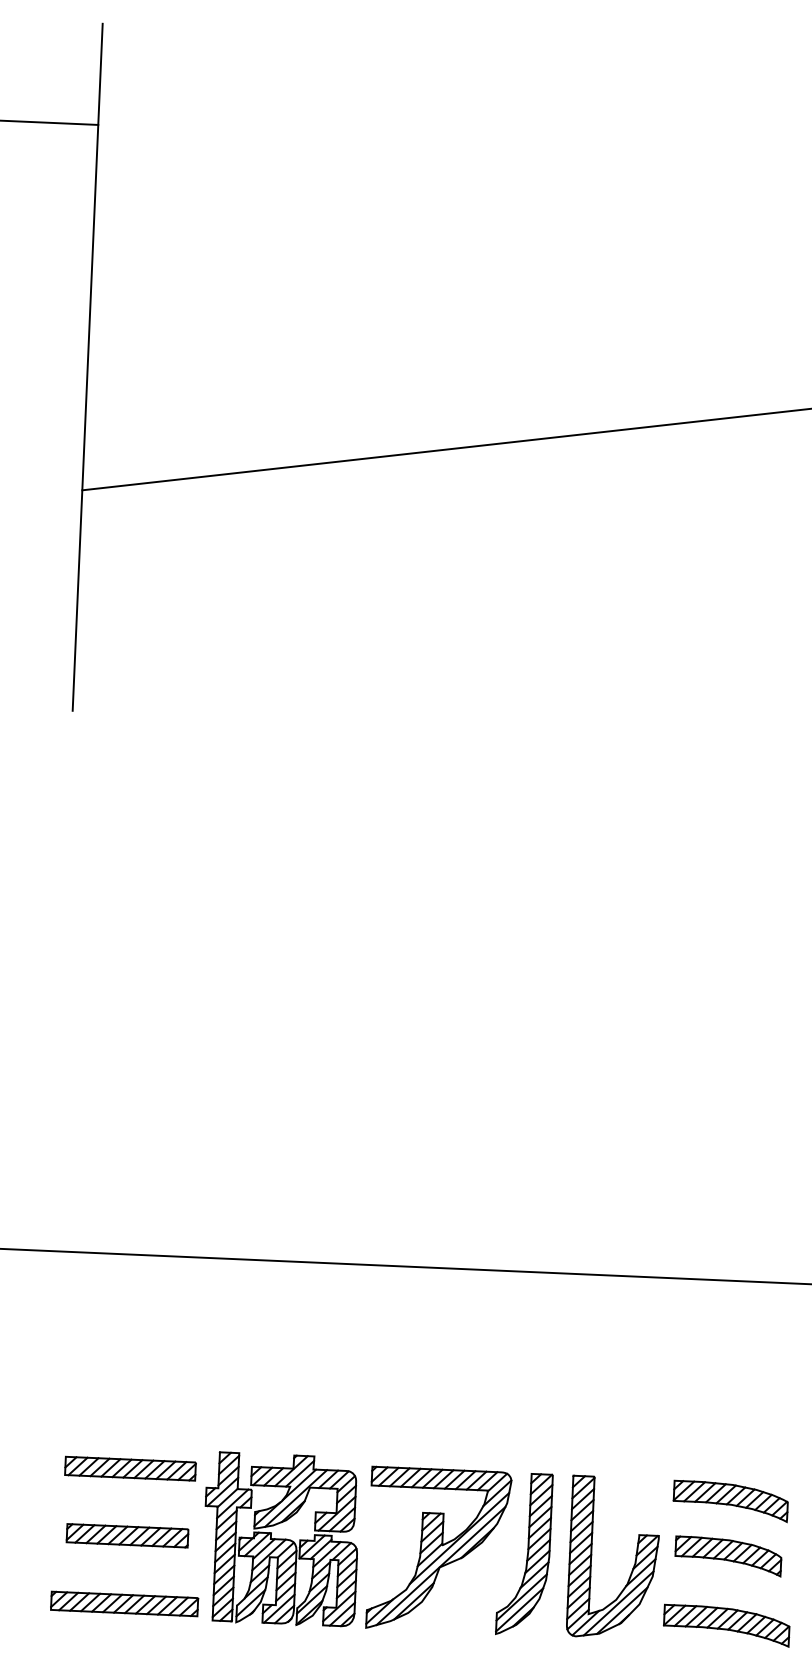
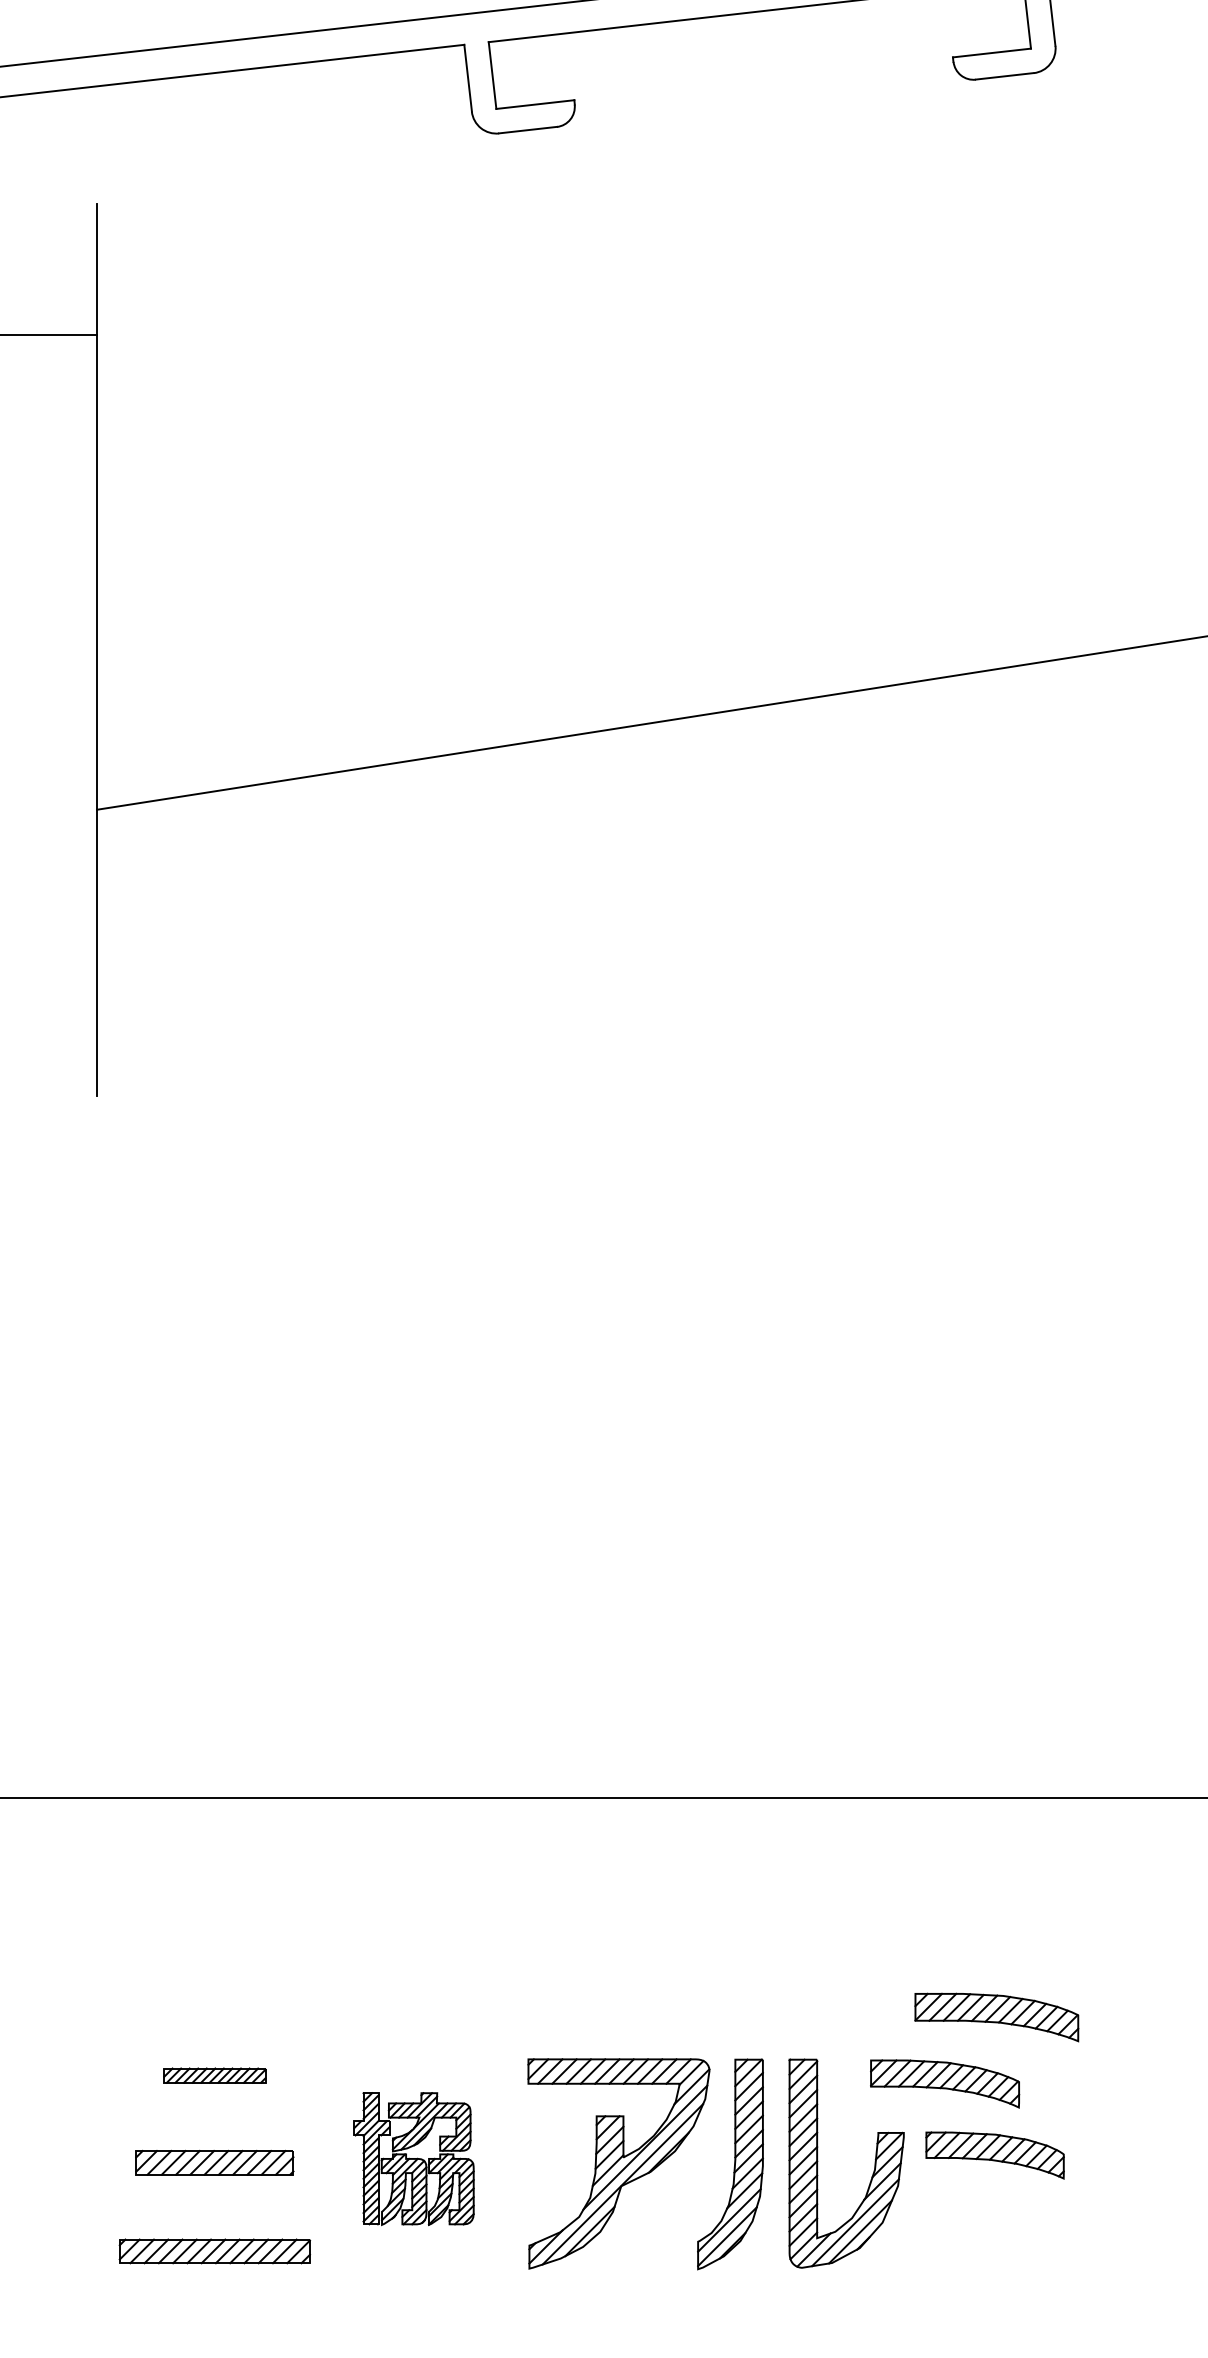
part: (130, 1468) -> (214, 2075), size x0.6
part: (731, 1500) -> (945, 2083), moved
part: (280, 1539) -> (413, 2158), size x0.6
part: (726, 1625) -> (996, 2017), moved

